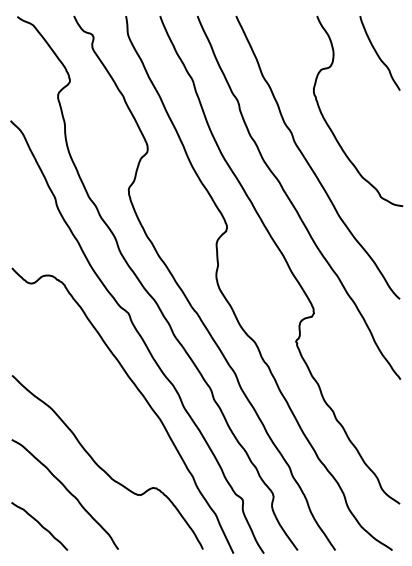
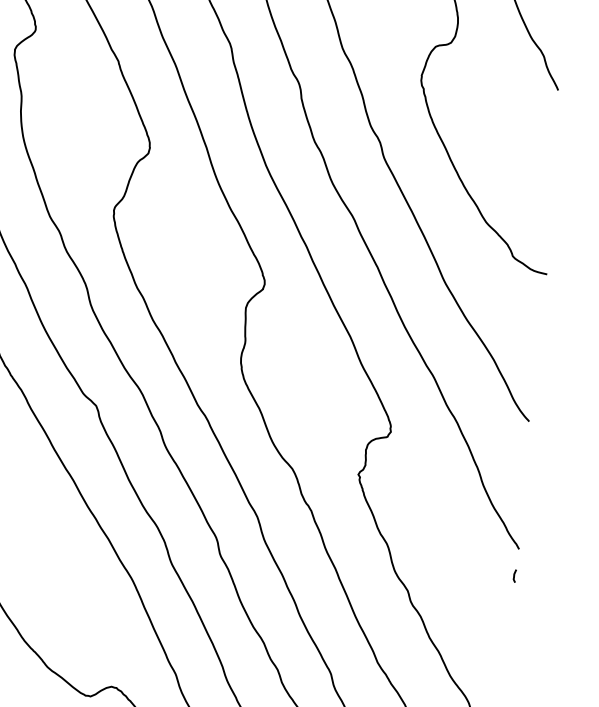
curve: (399, 396) -> (515, 575), added

